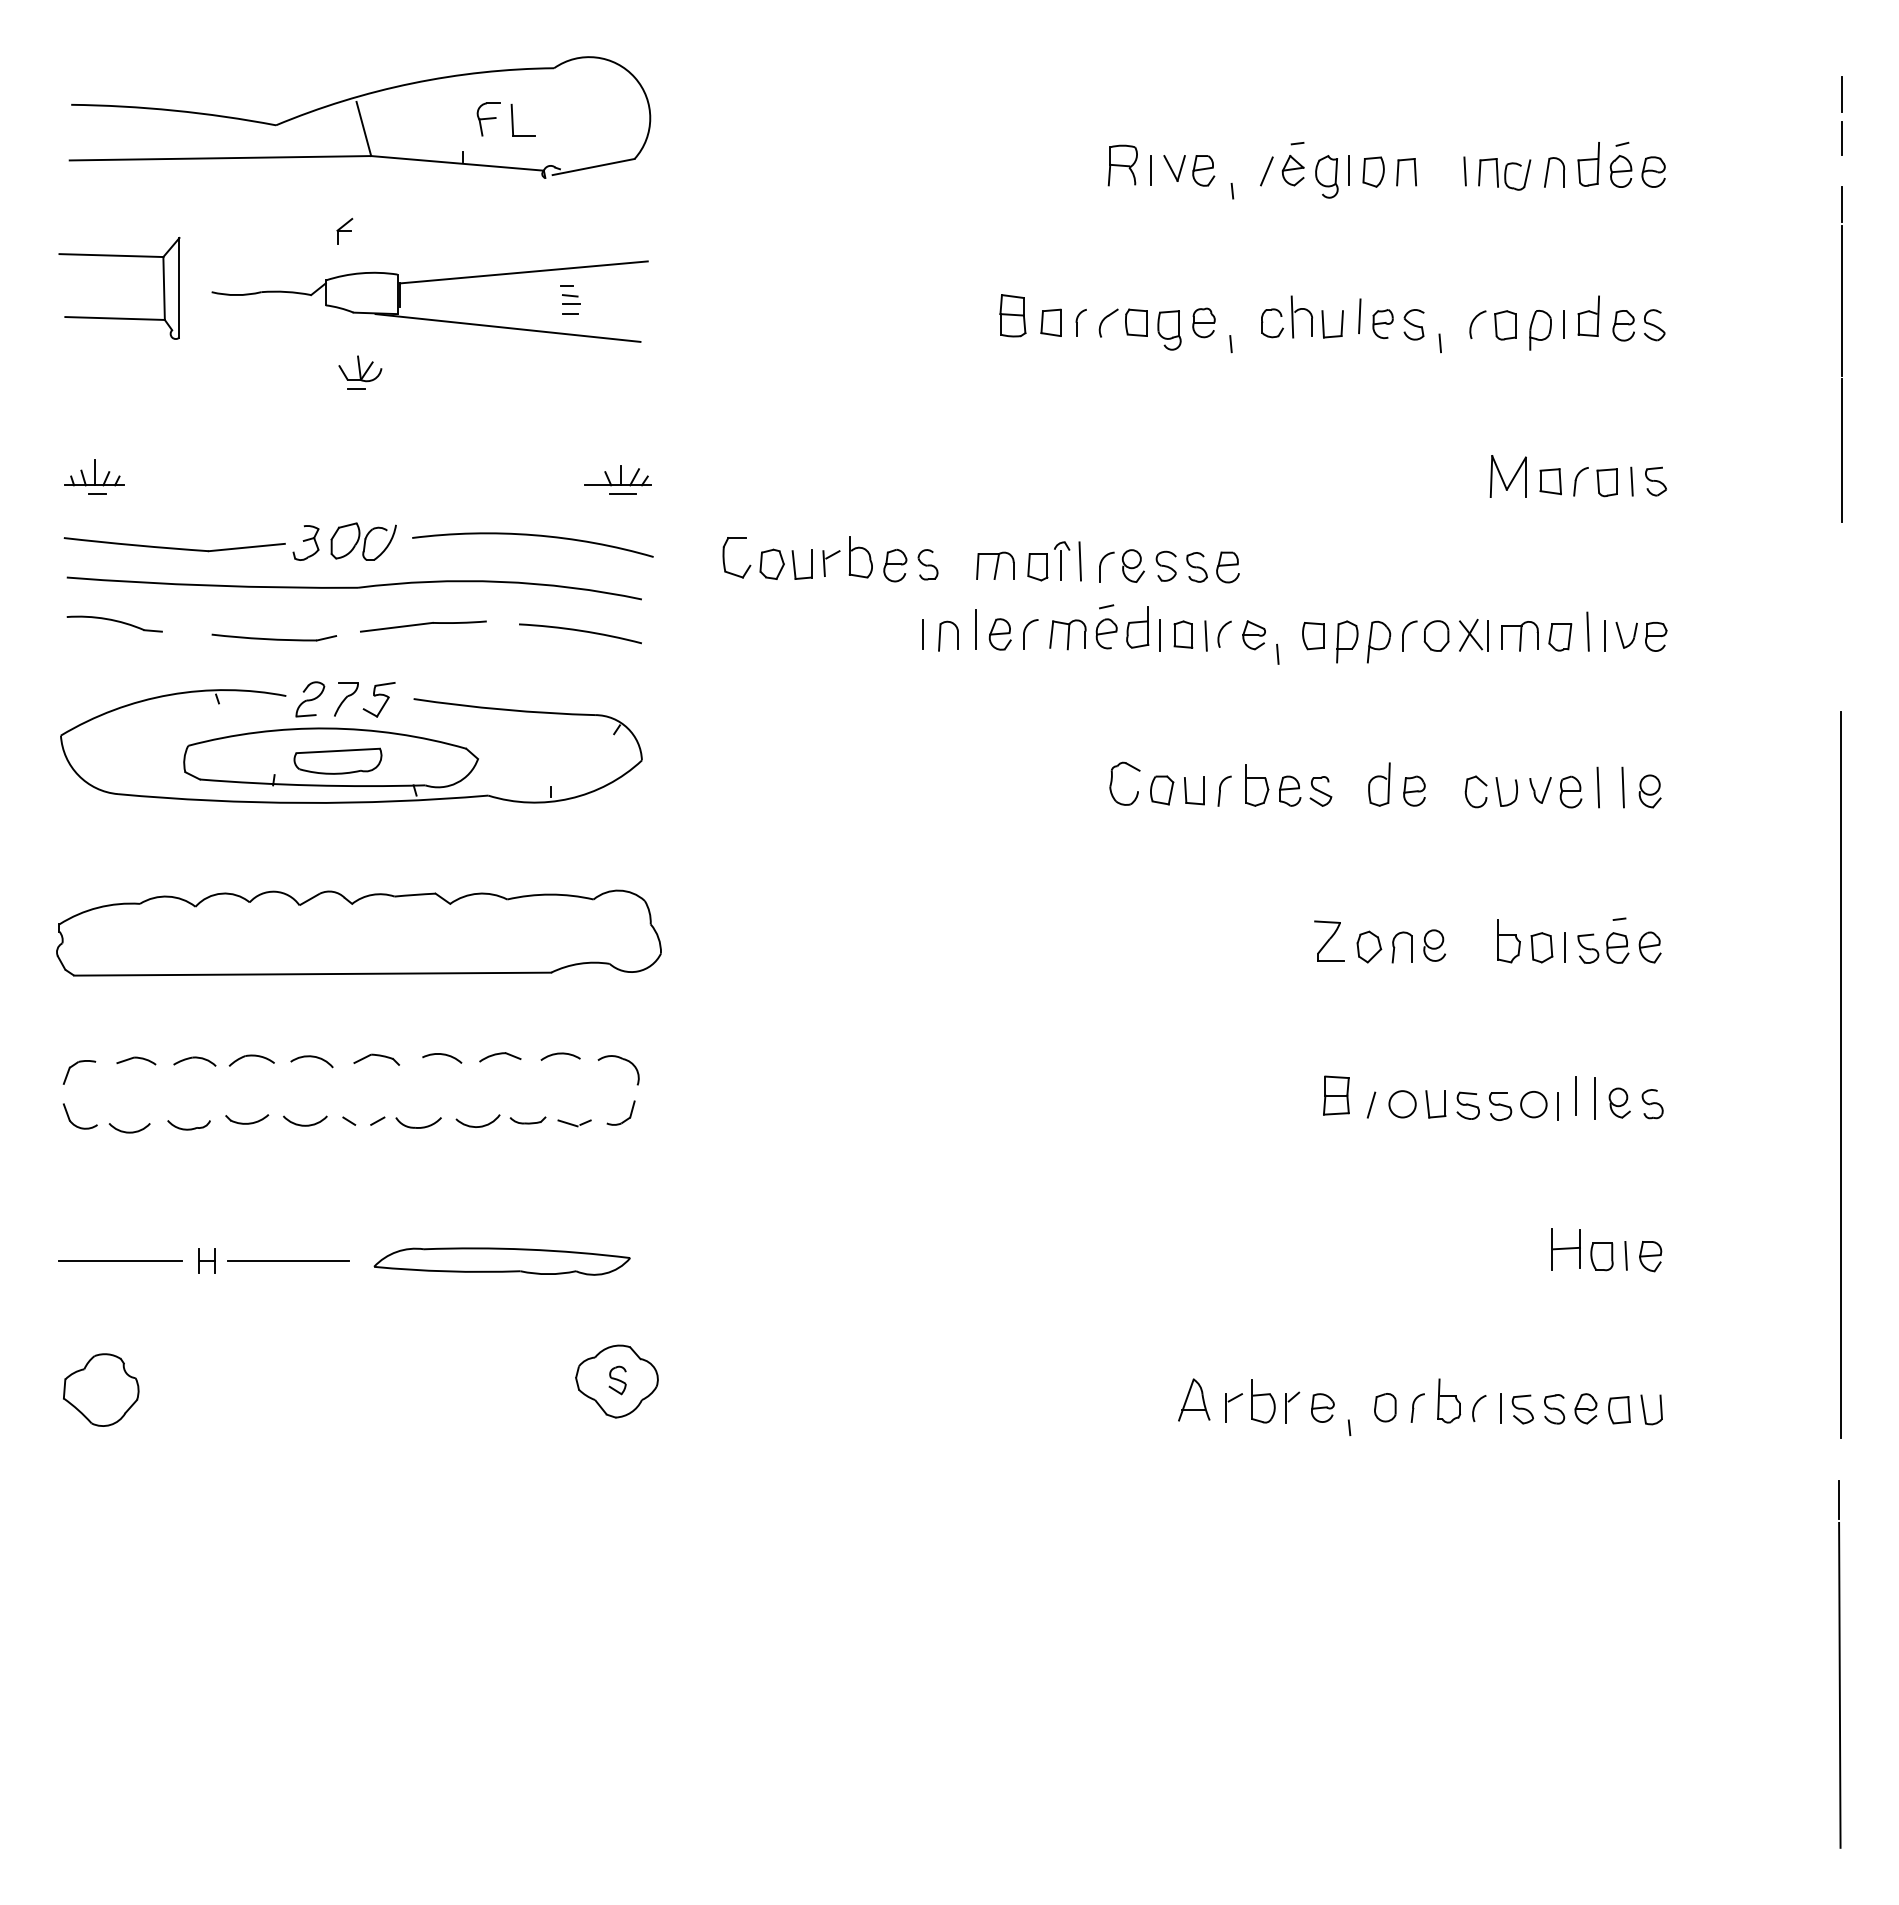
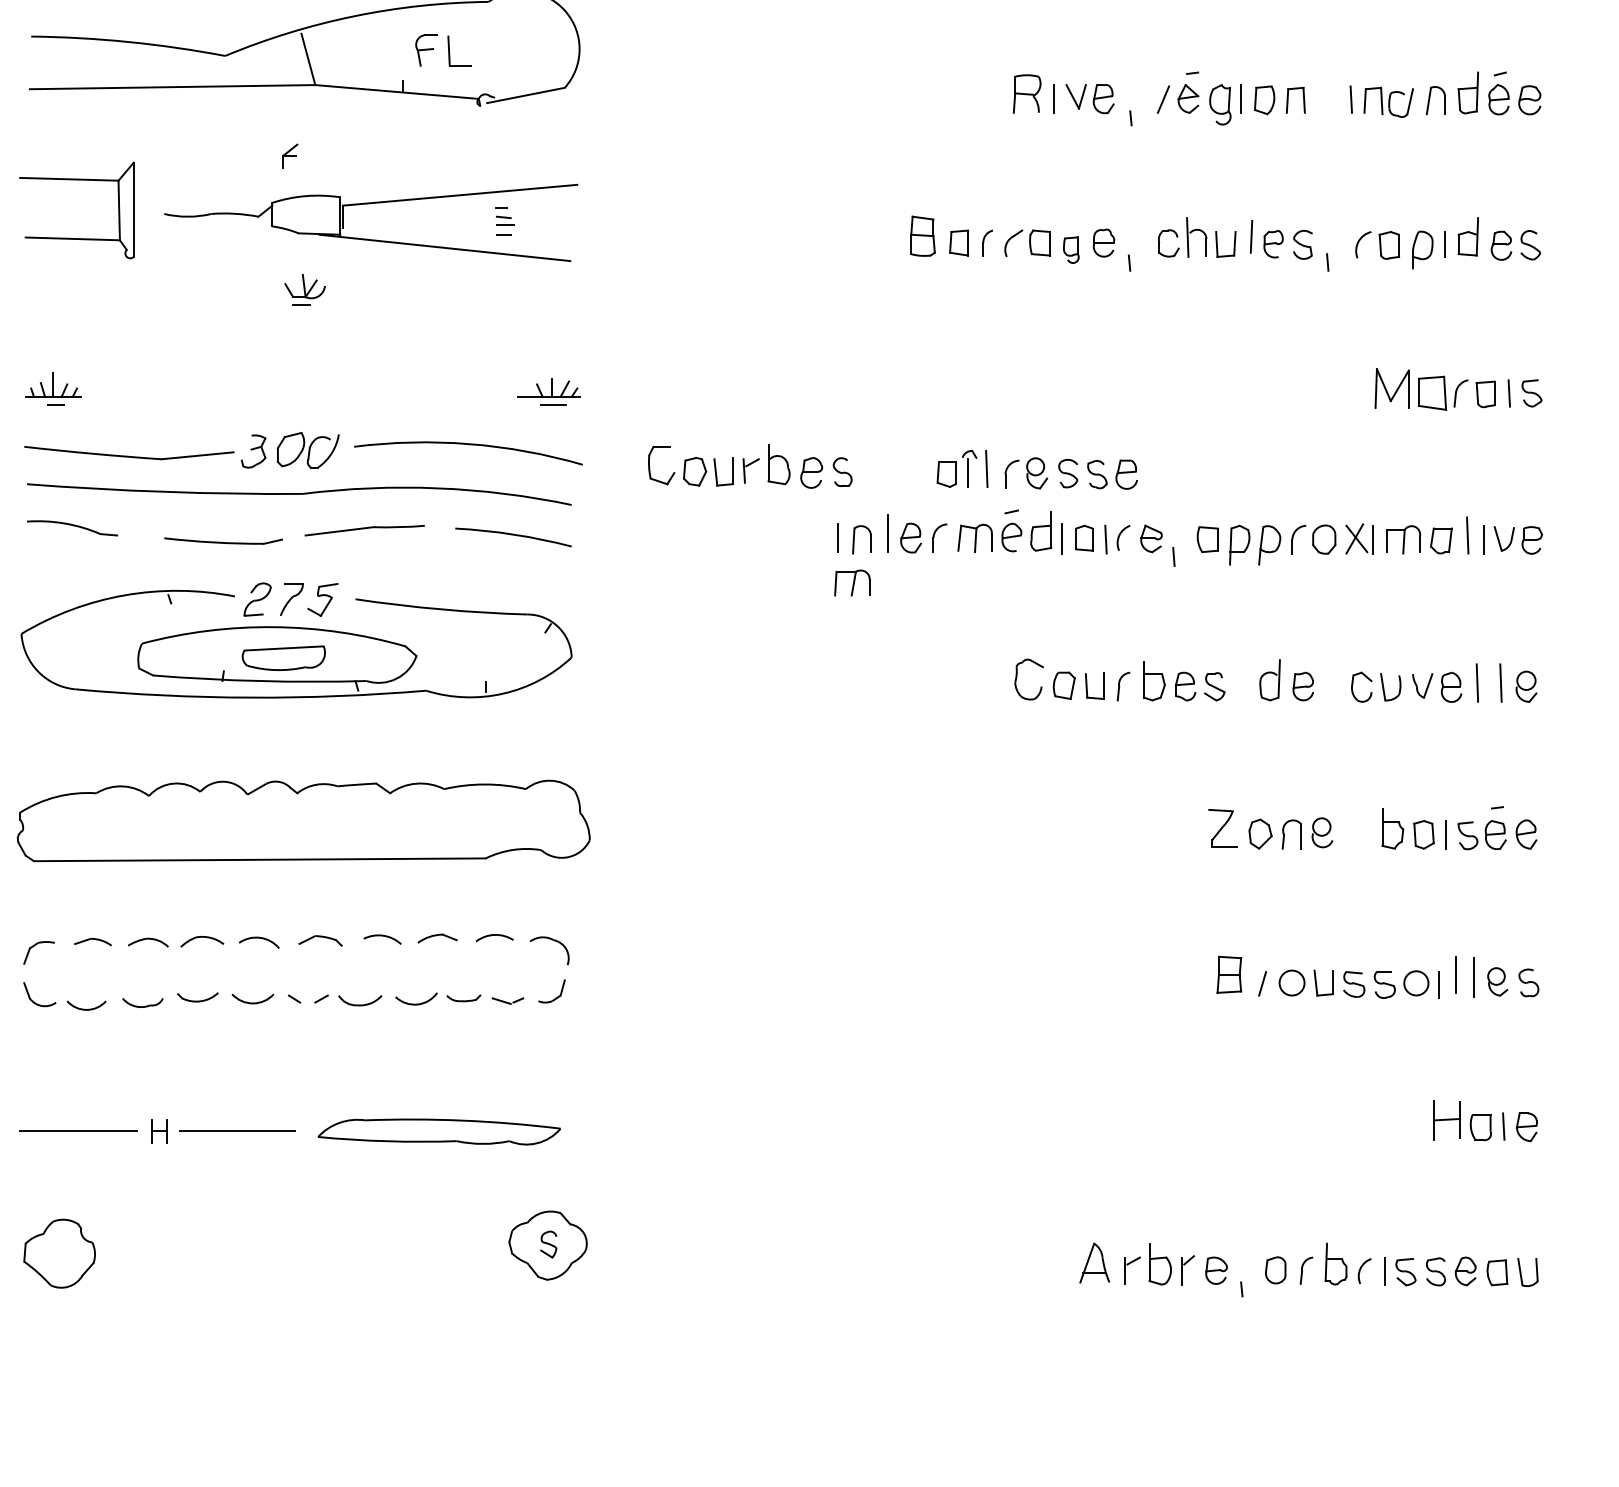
part: (1169, 330) -> (1071, 250), size x0.7
part: (1550, 481) -> (1432, 393), size x1.4
part: (995, 565) -> (852, 582), moved

